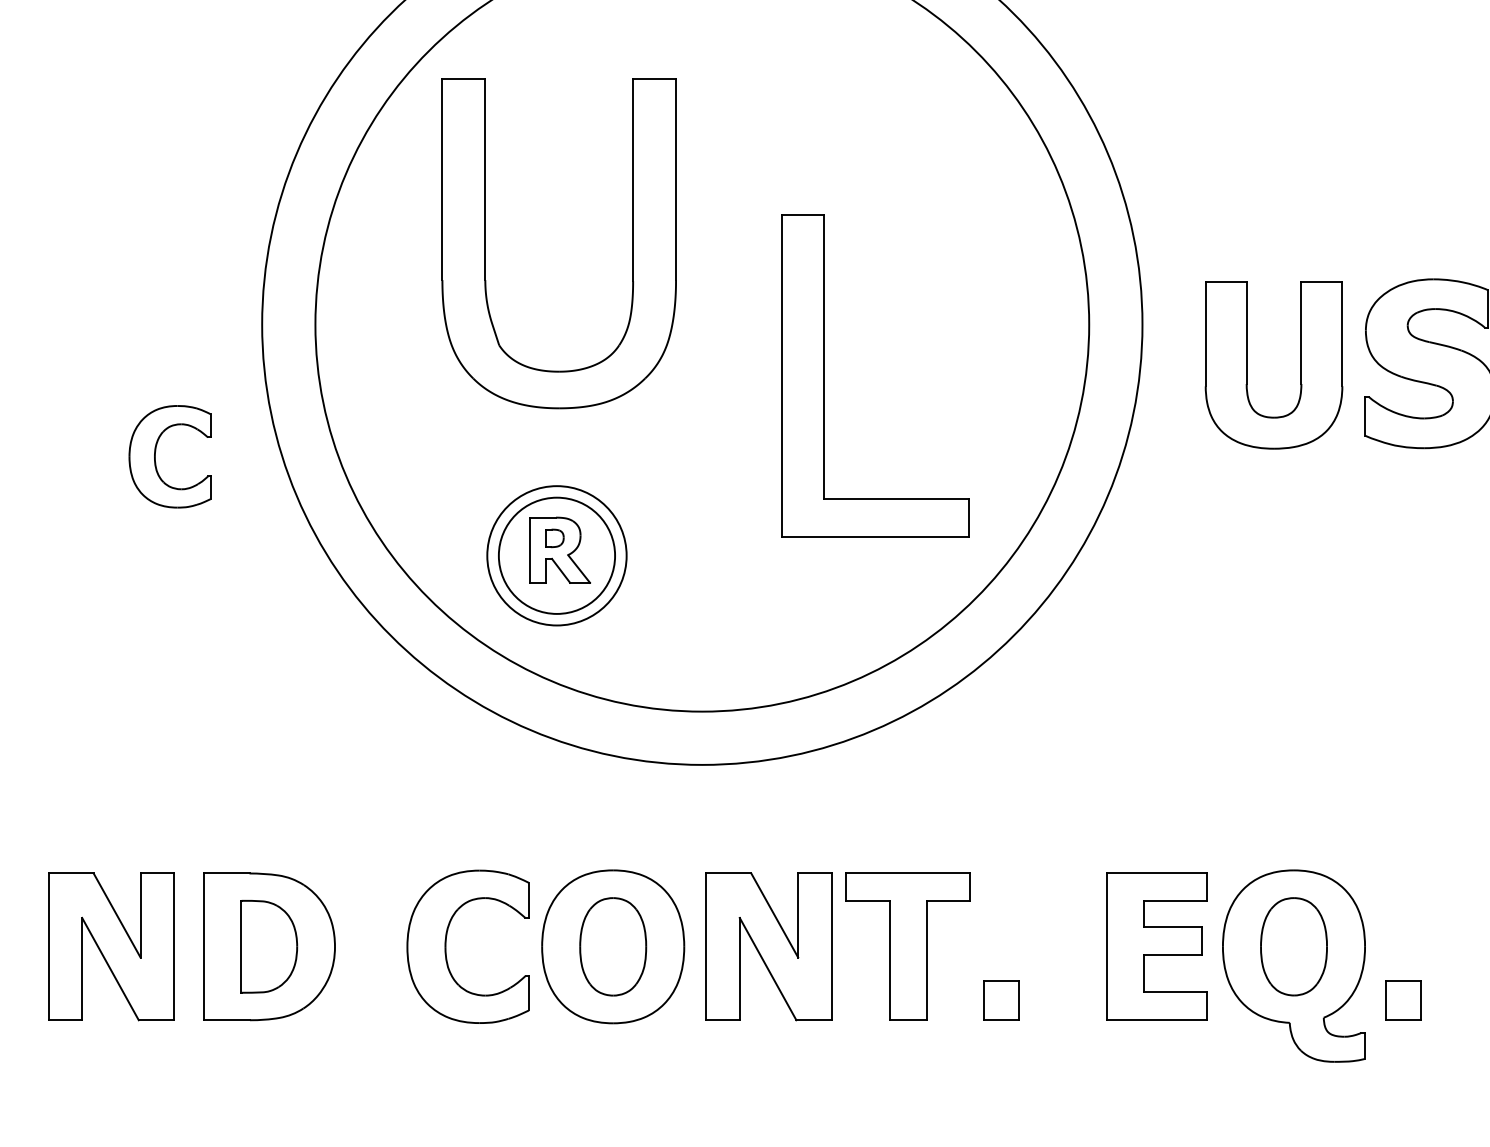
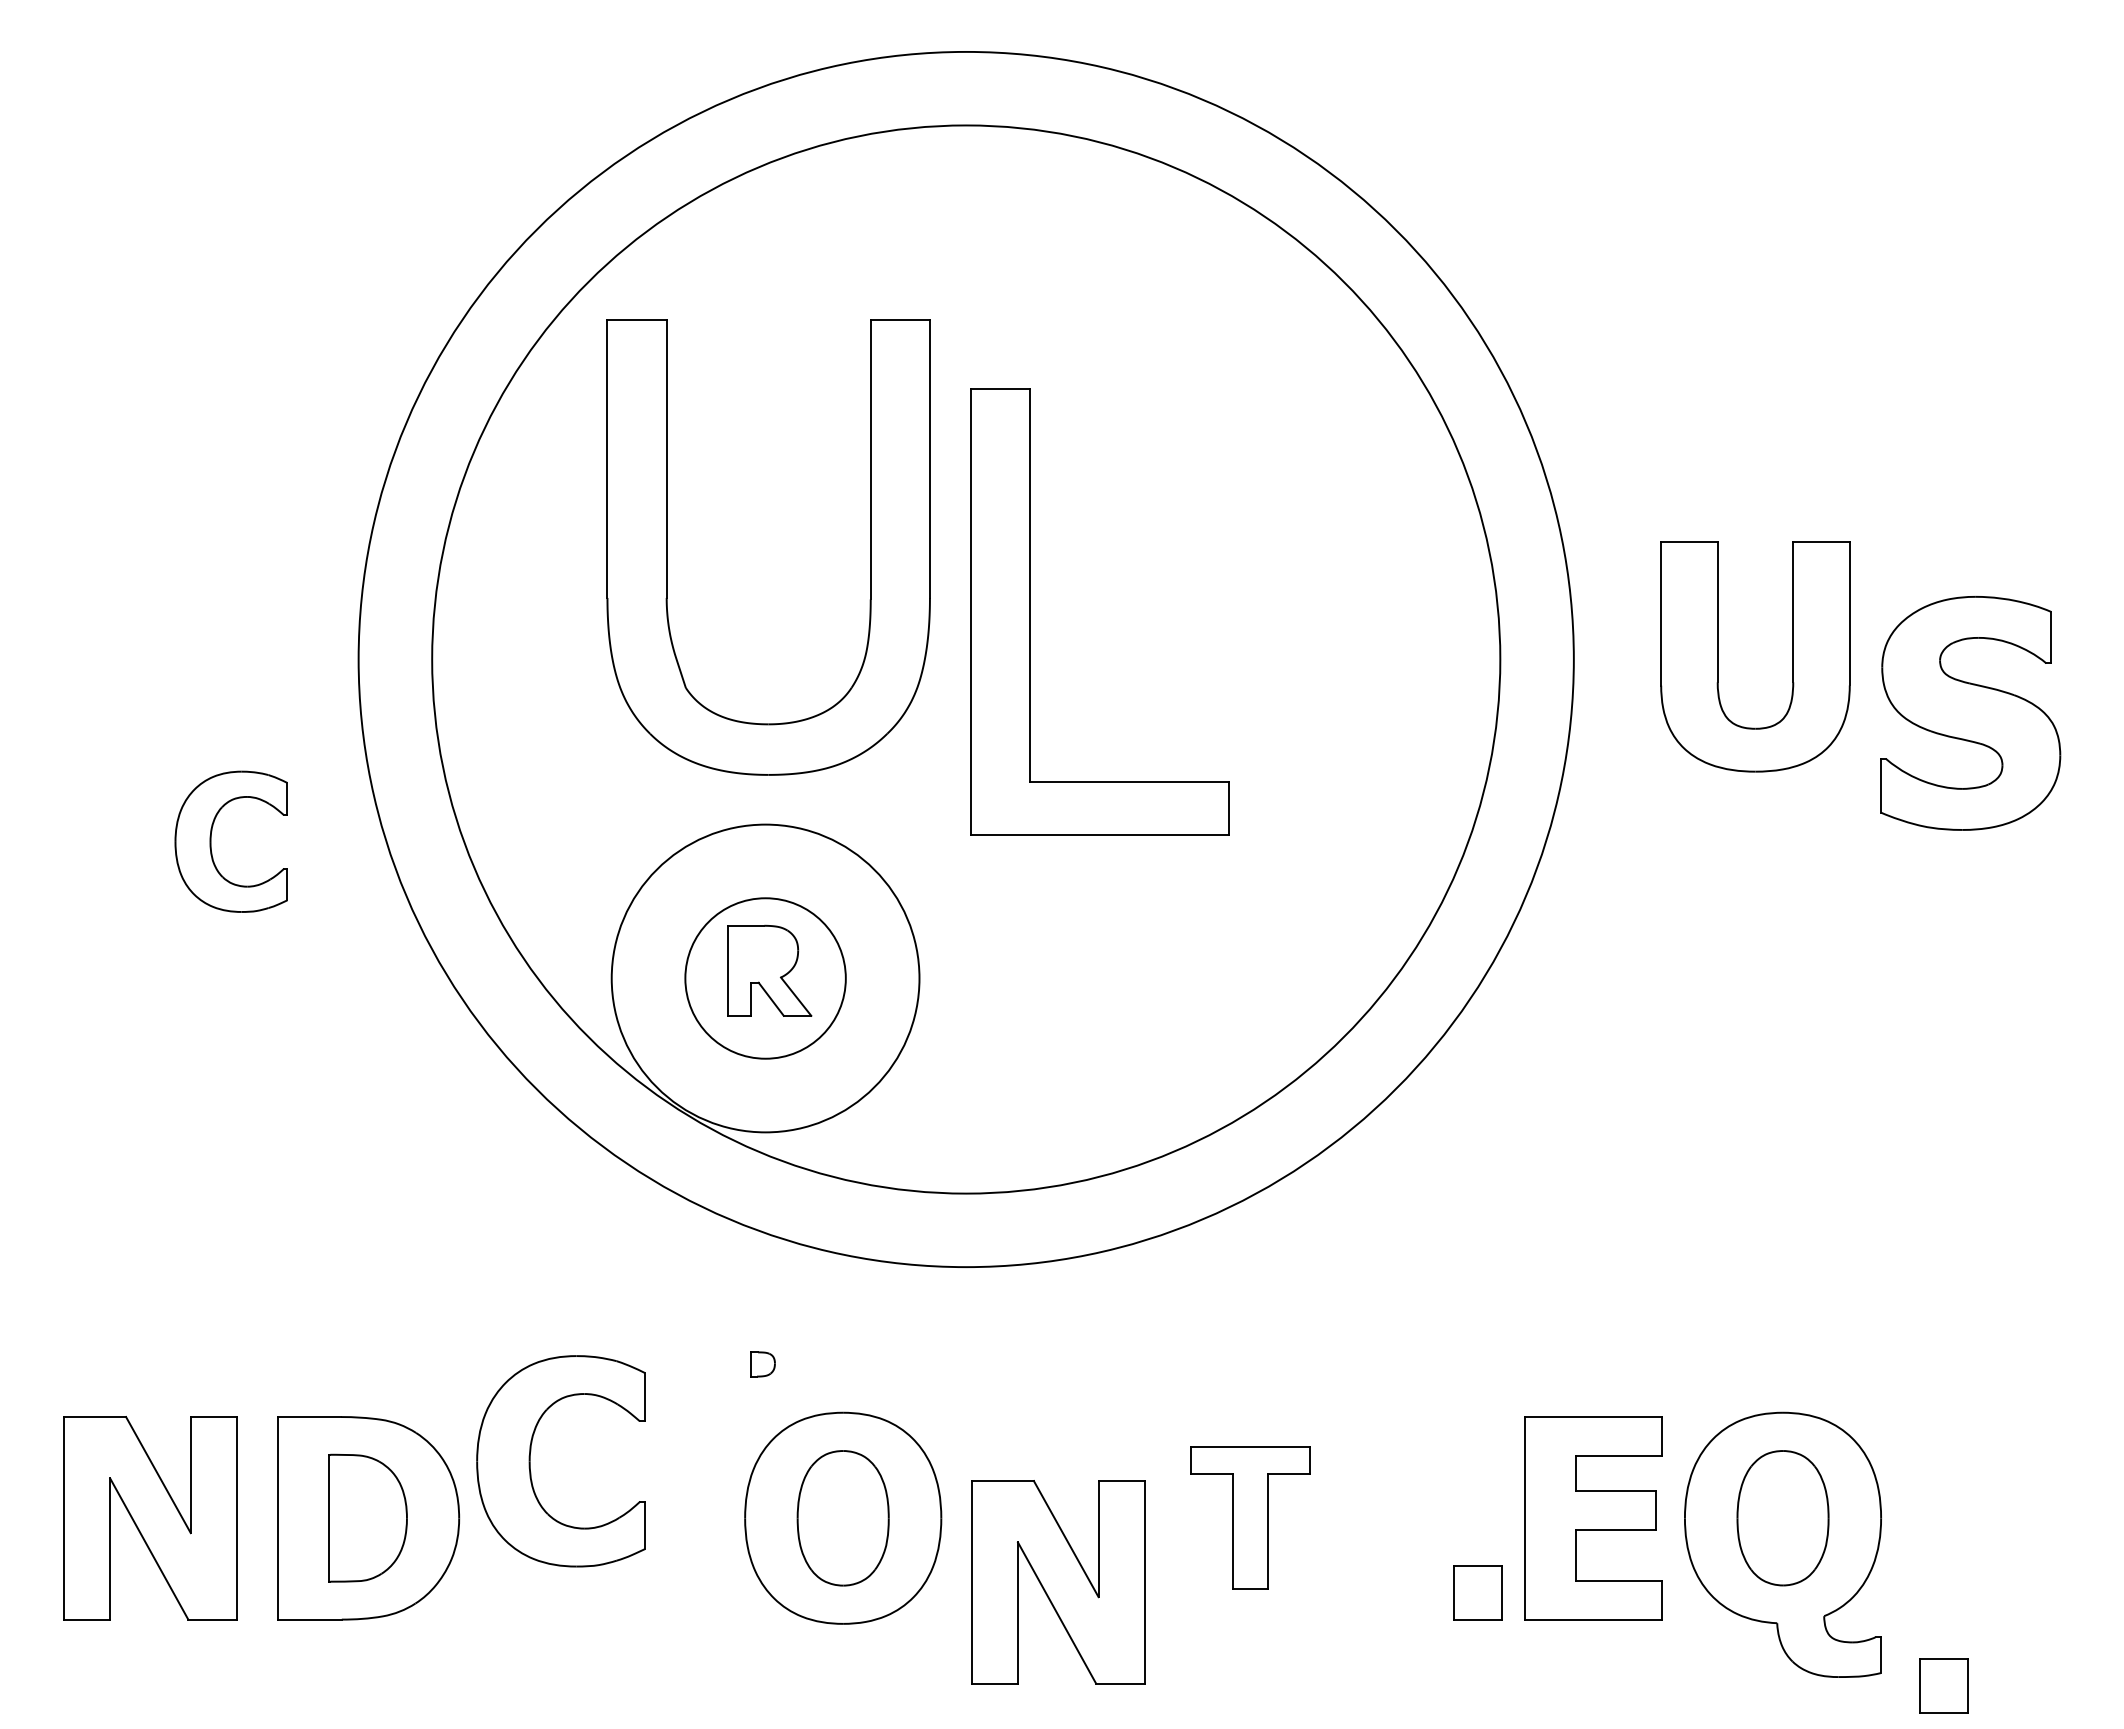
part: (1247, 365) -> (1718, 656), moved
part: (824, 375) -> (1030, 611), moved
part: (554, 538) -> (762, 1364), moved
circle: (556, 555) -> (765, 978), size x1.6
part: (446, 946) -> (530, 1461), moved
part: (769, 946) -> (1058, 1582), moved
part: (908, 946) -> (1250, 1518), size x0.7
part: (1000, 1000) -> (1477, 1592), moved
part: (1403, 1000) -> (1943, 1685), moved

